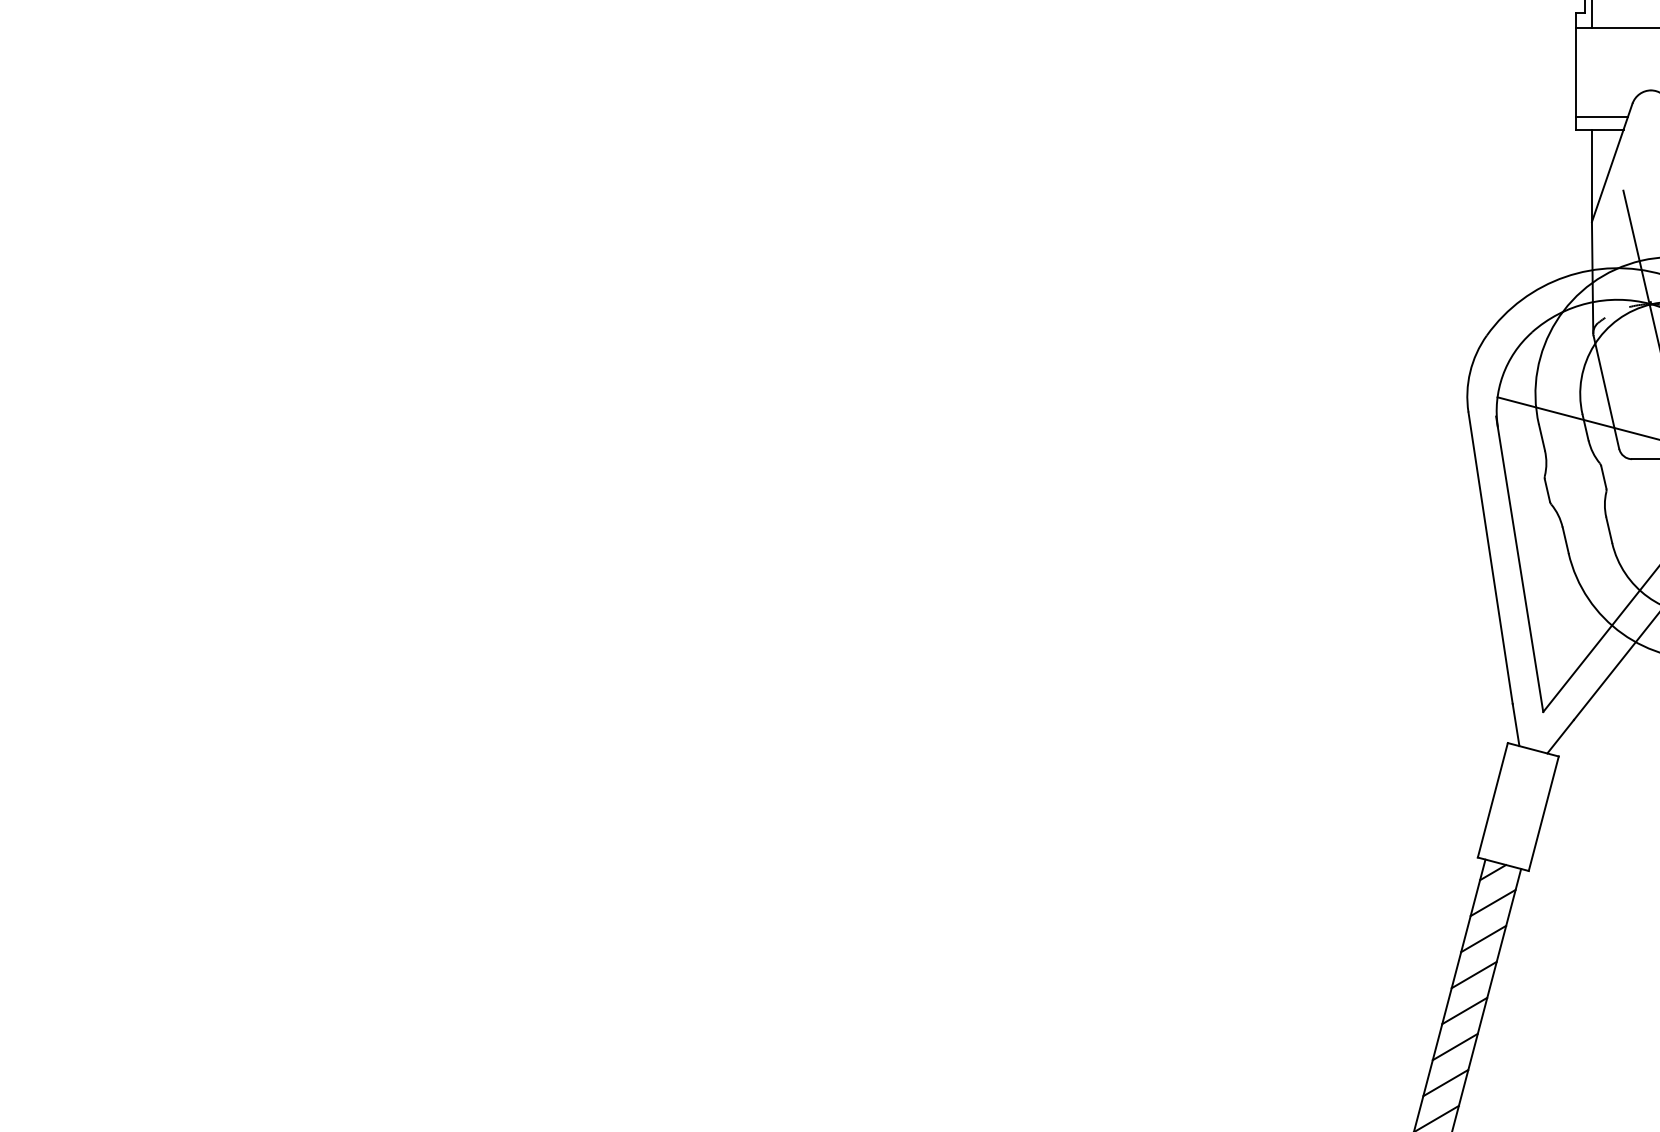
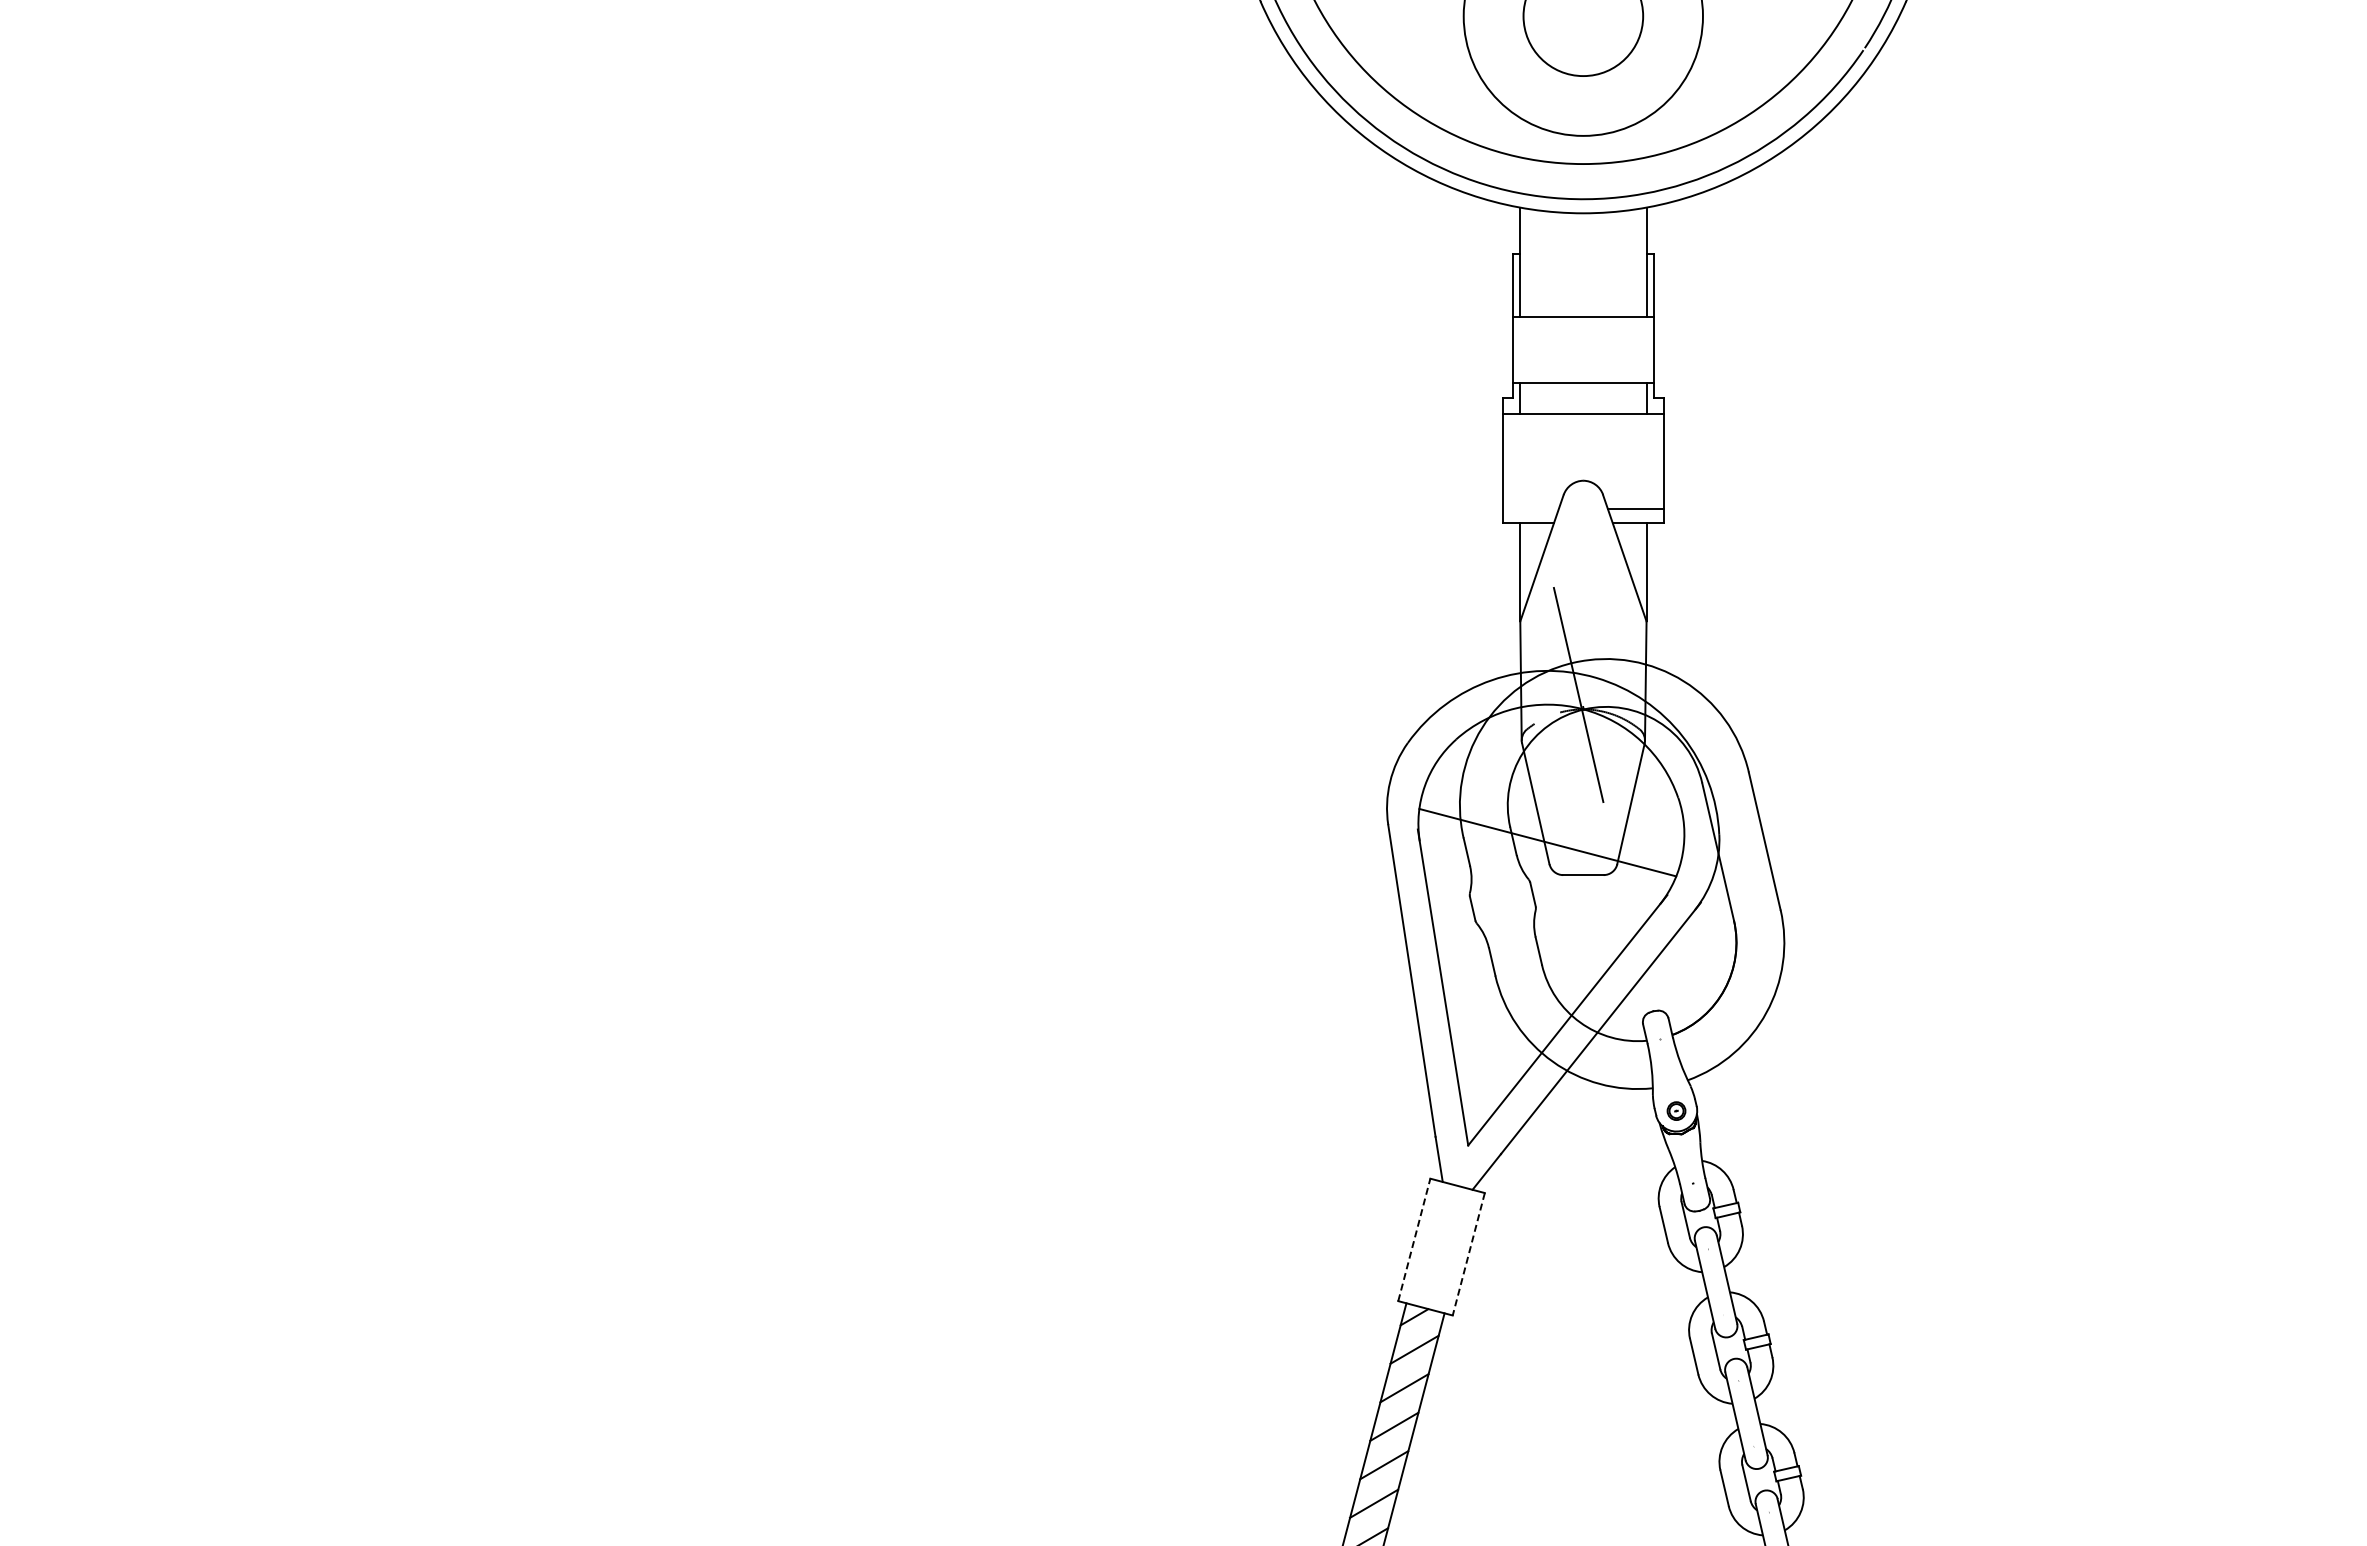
line: (1601, 116) -> (1530, 508), removed
line: (1493, 799) -> (1414, 1239), solid -> dashed
line: (1543, 813) -> (1468, 1254), solid -> dashed

